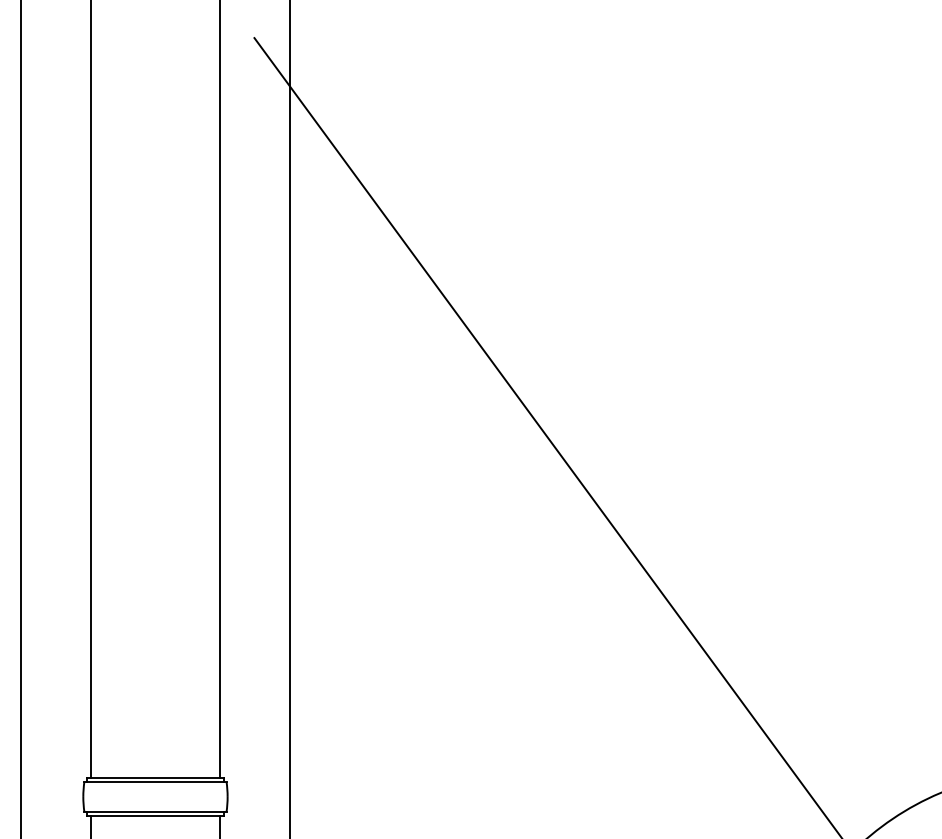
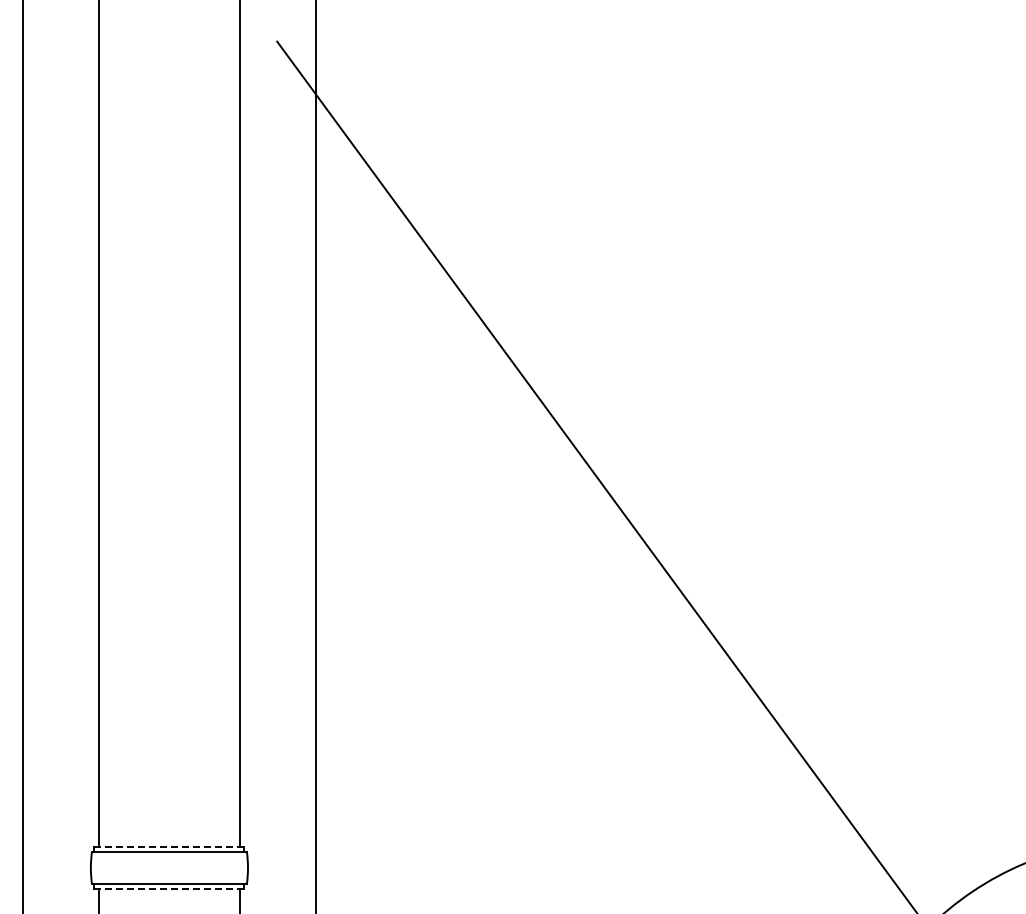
line: (154, 777) -> (168, 846), solid -> dashed
line: (154, 816) -> (168, 889), solid -> dashed

